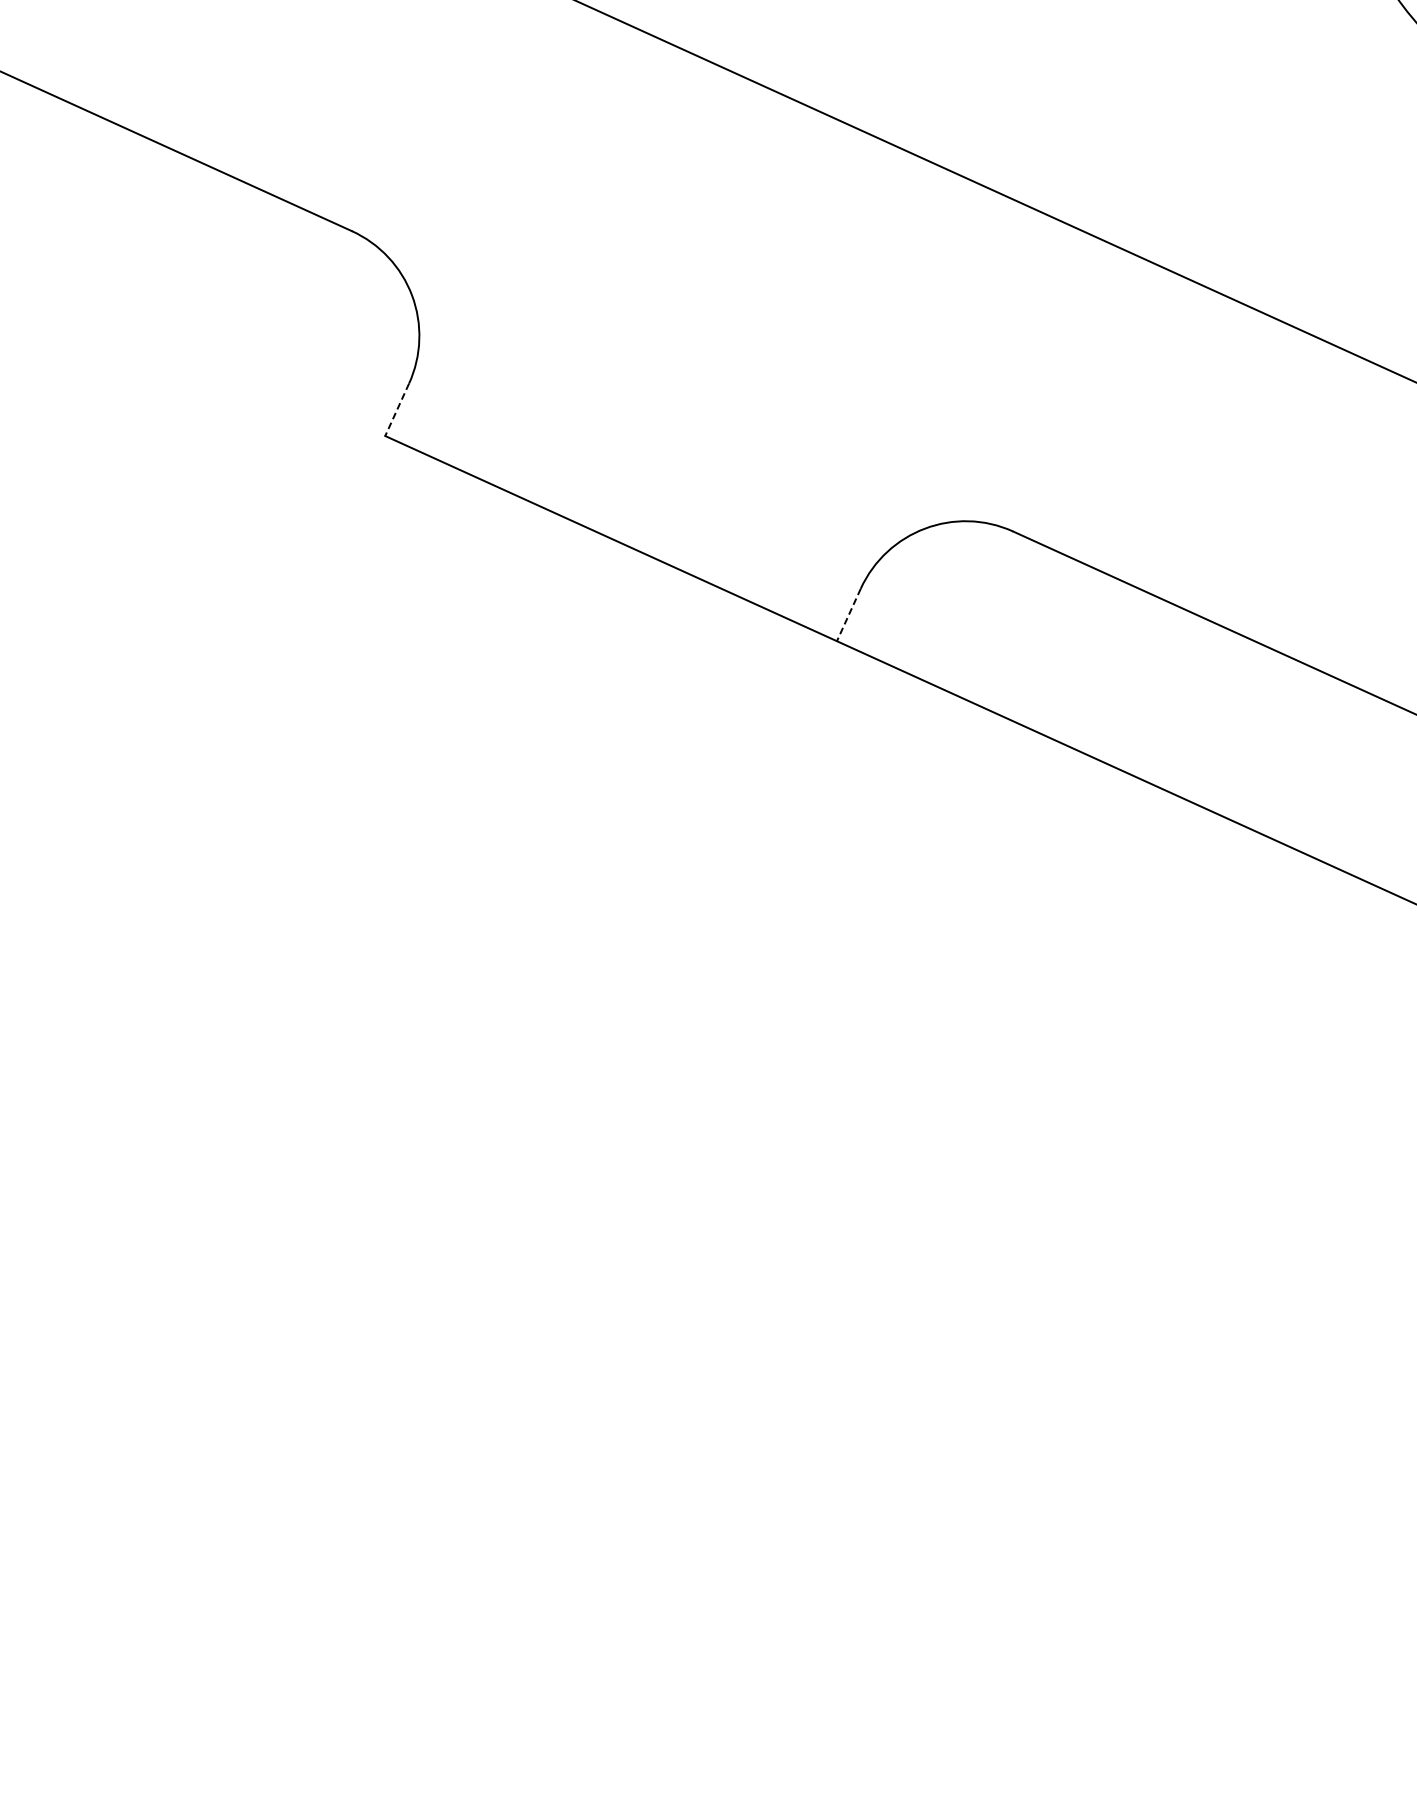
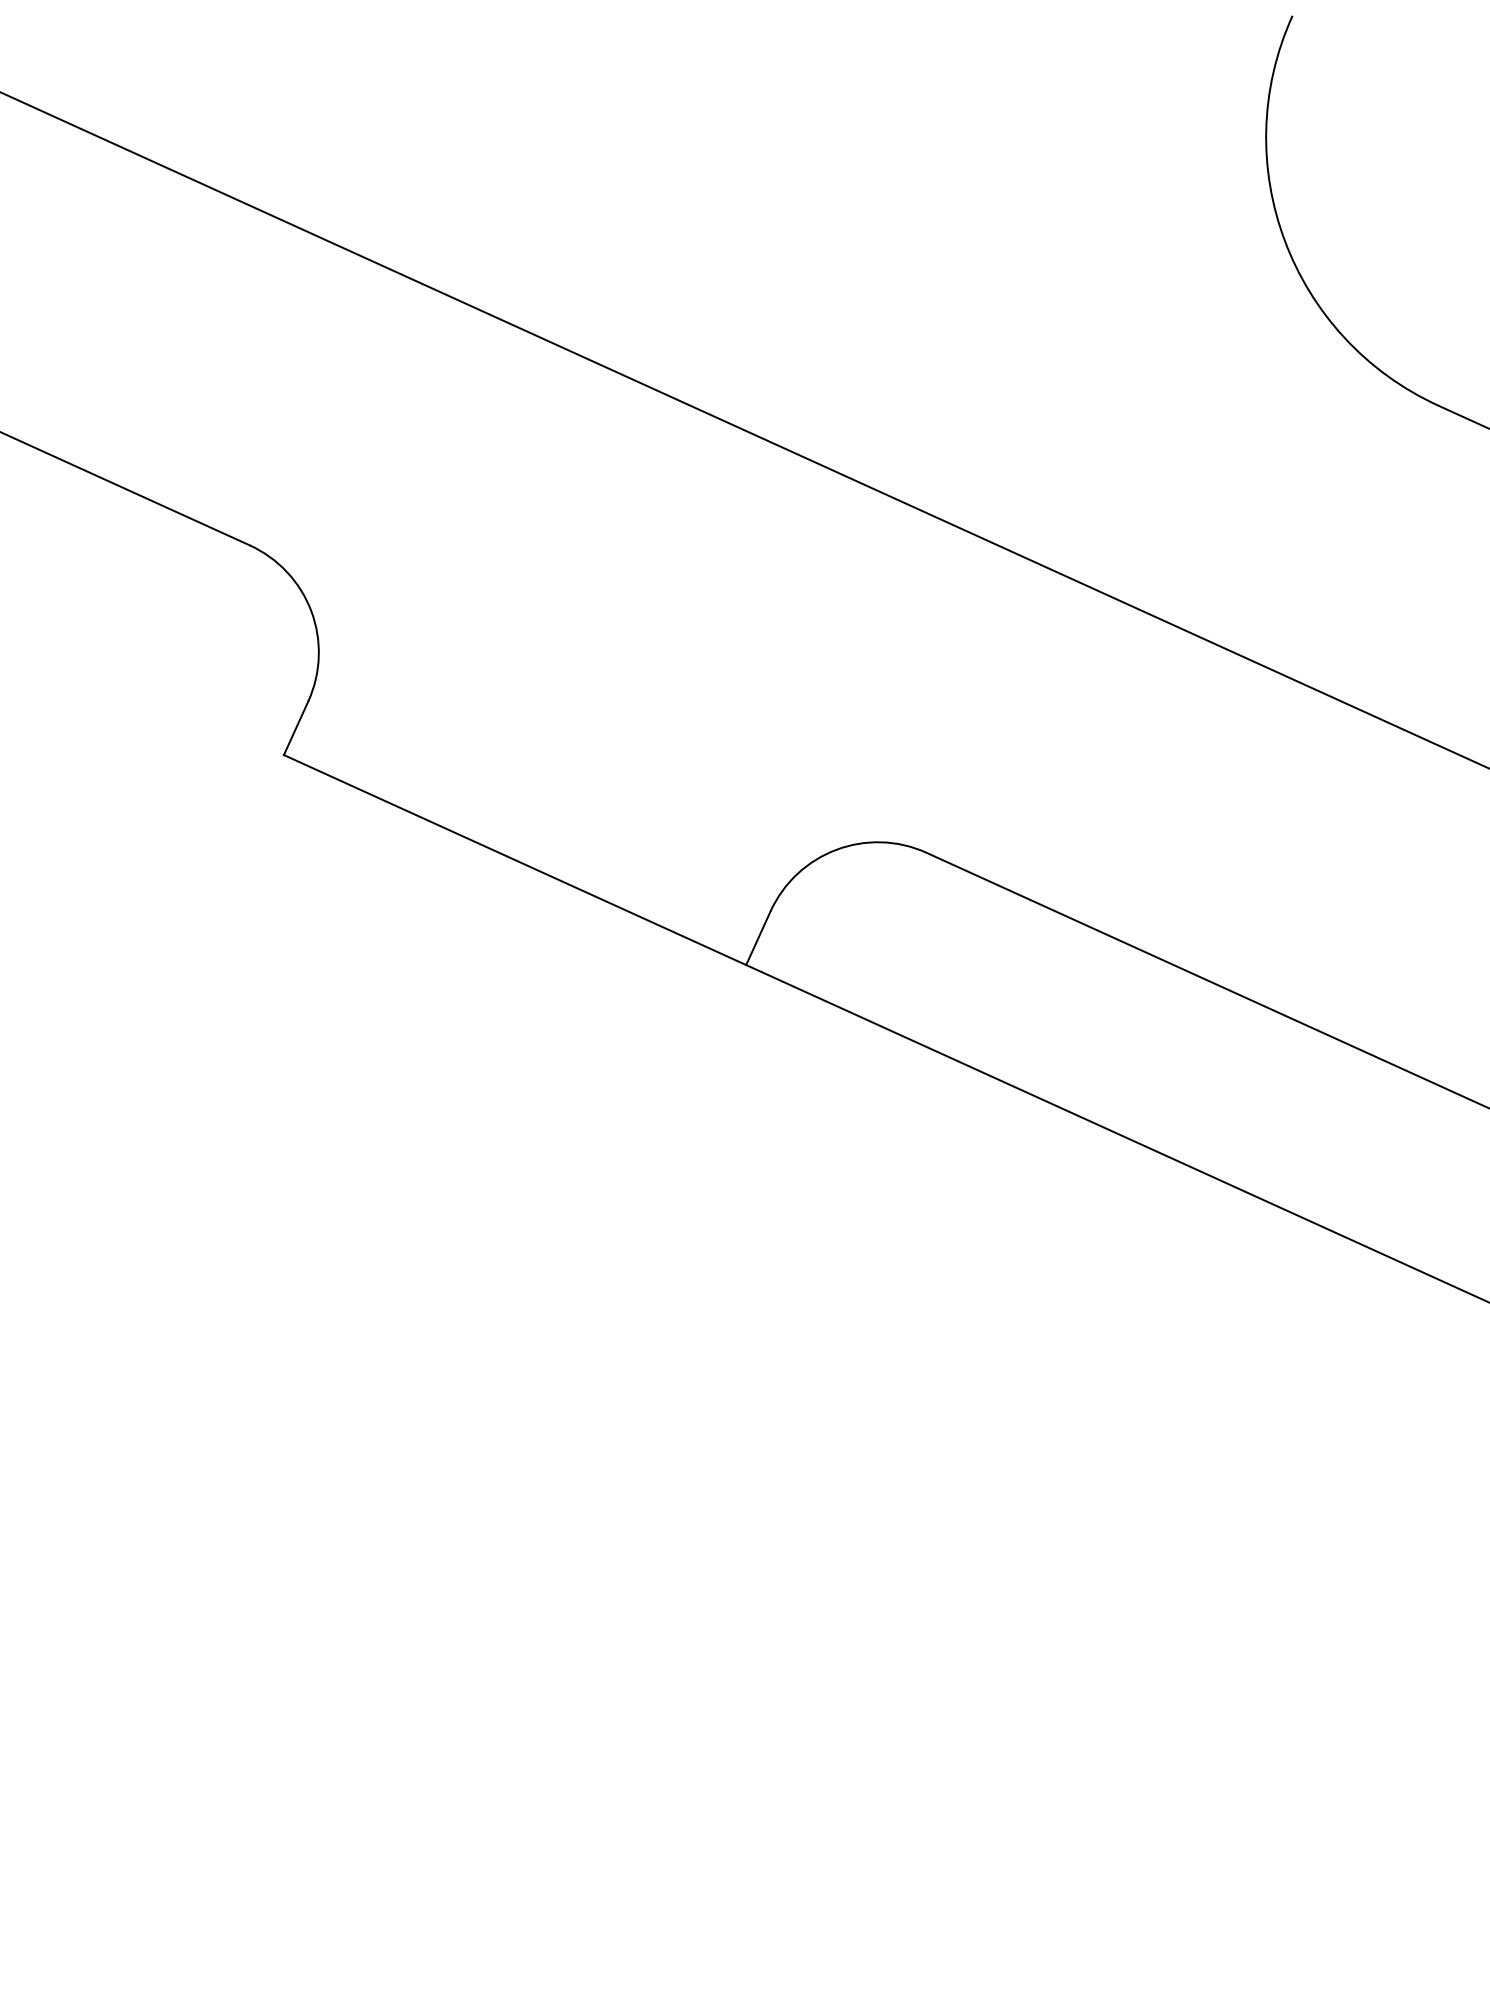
line: (396, 410) -> (295, 728), dashed -> solid
line: (848, 615) -> (758, 938), dashed -> solid

